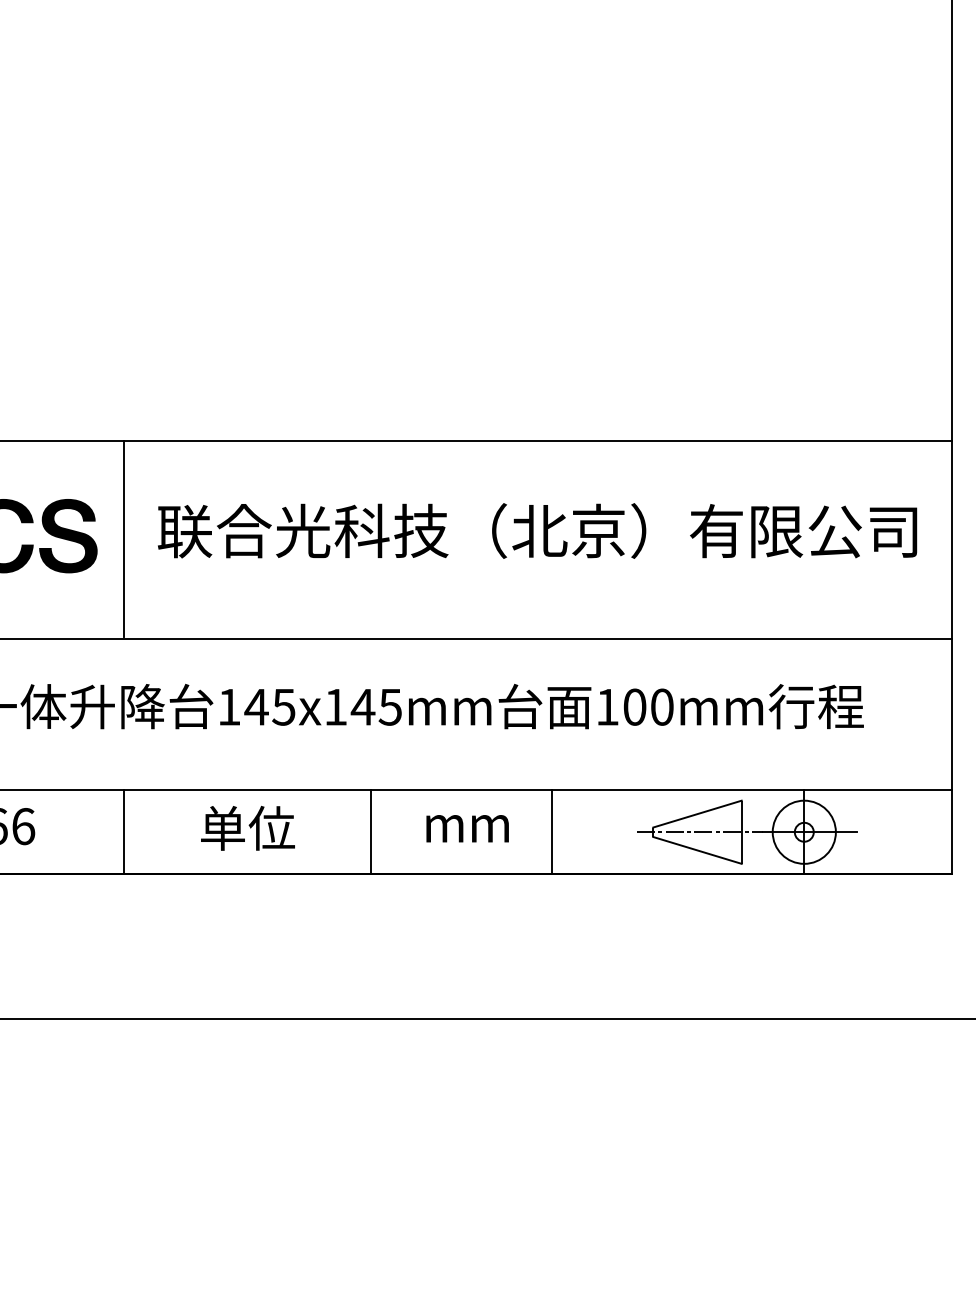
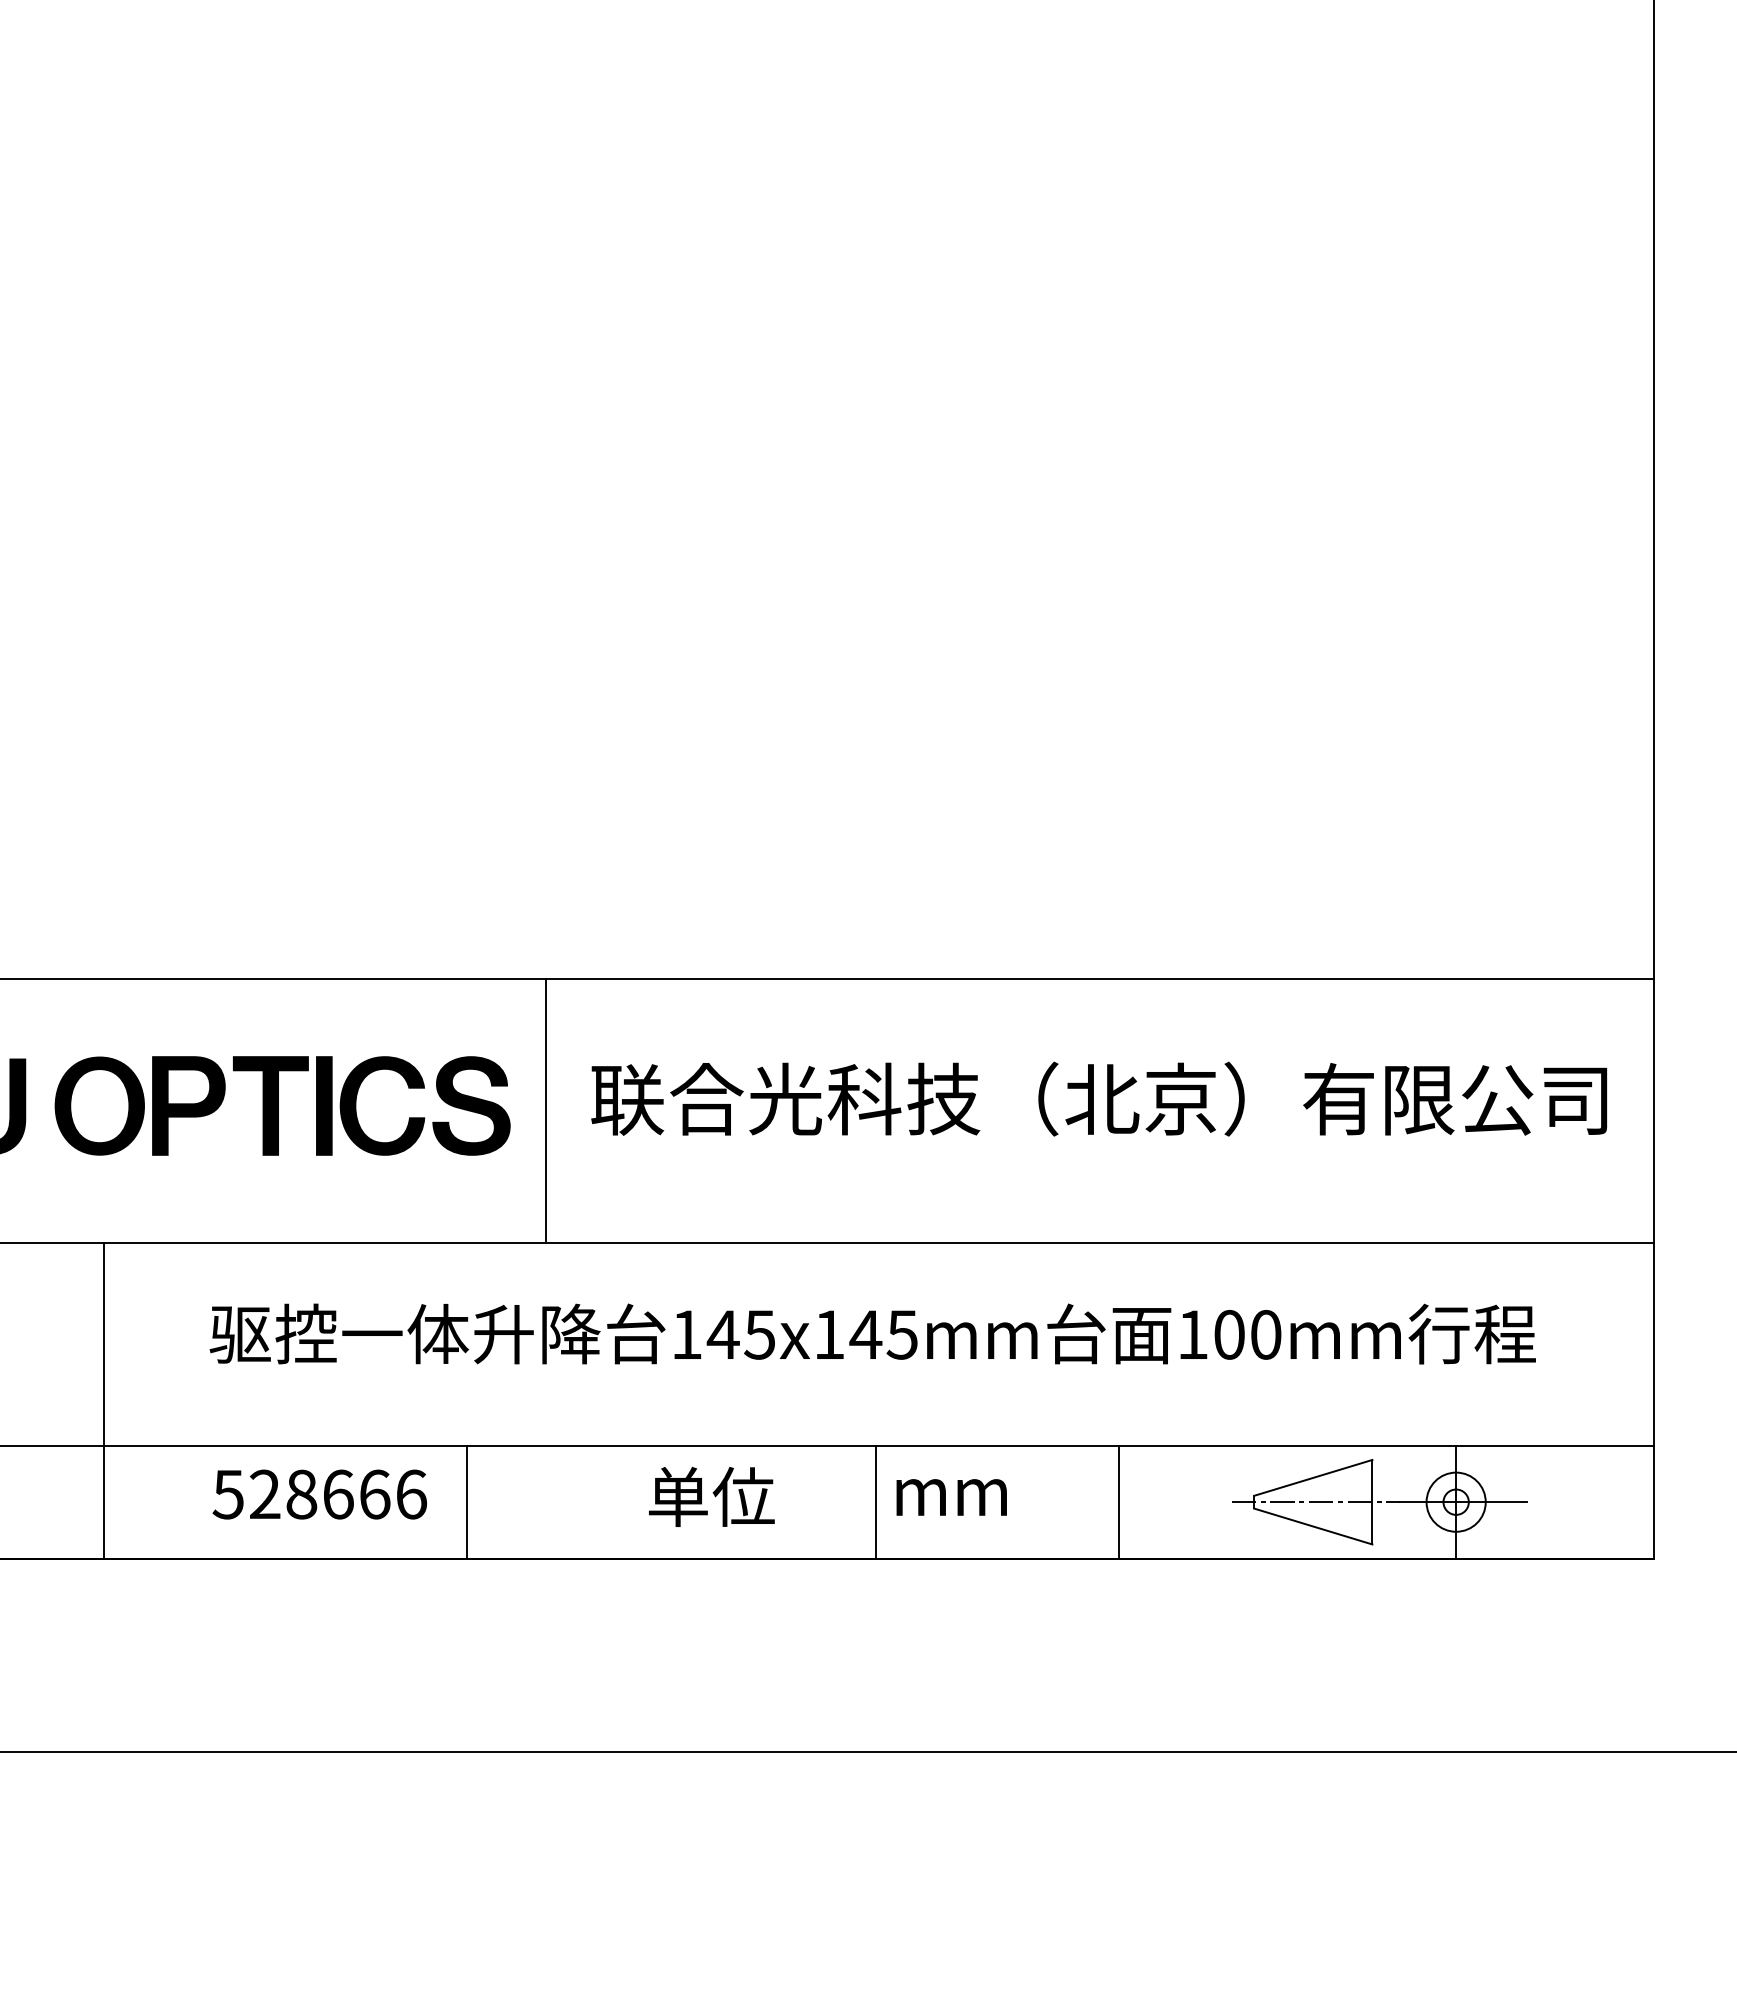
text: (467, 828) -> (951, 1497), moved
line: (123, 831) -> (466, 1501), moved
circle: (803, 831) -> (1455, 1501), size x0.7

